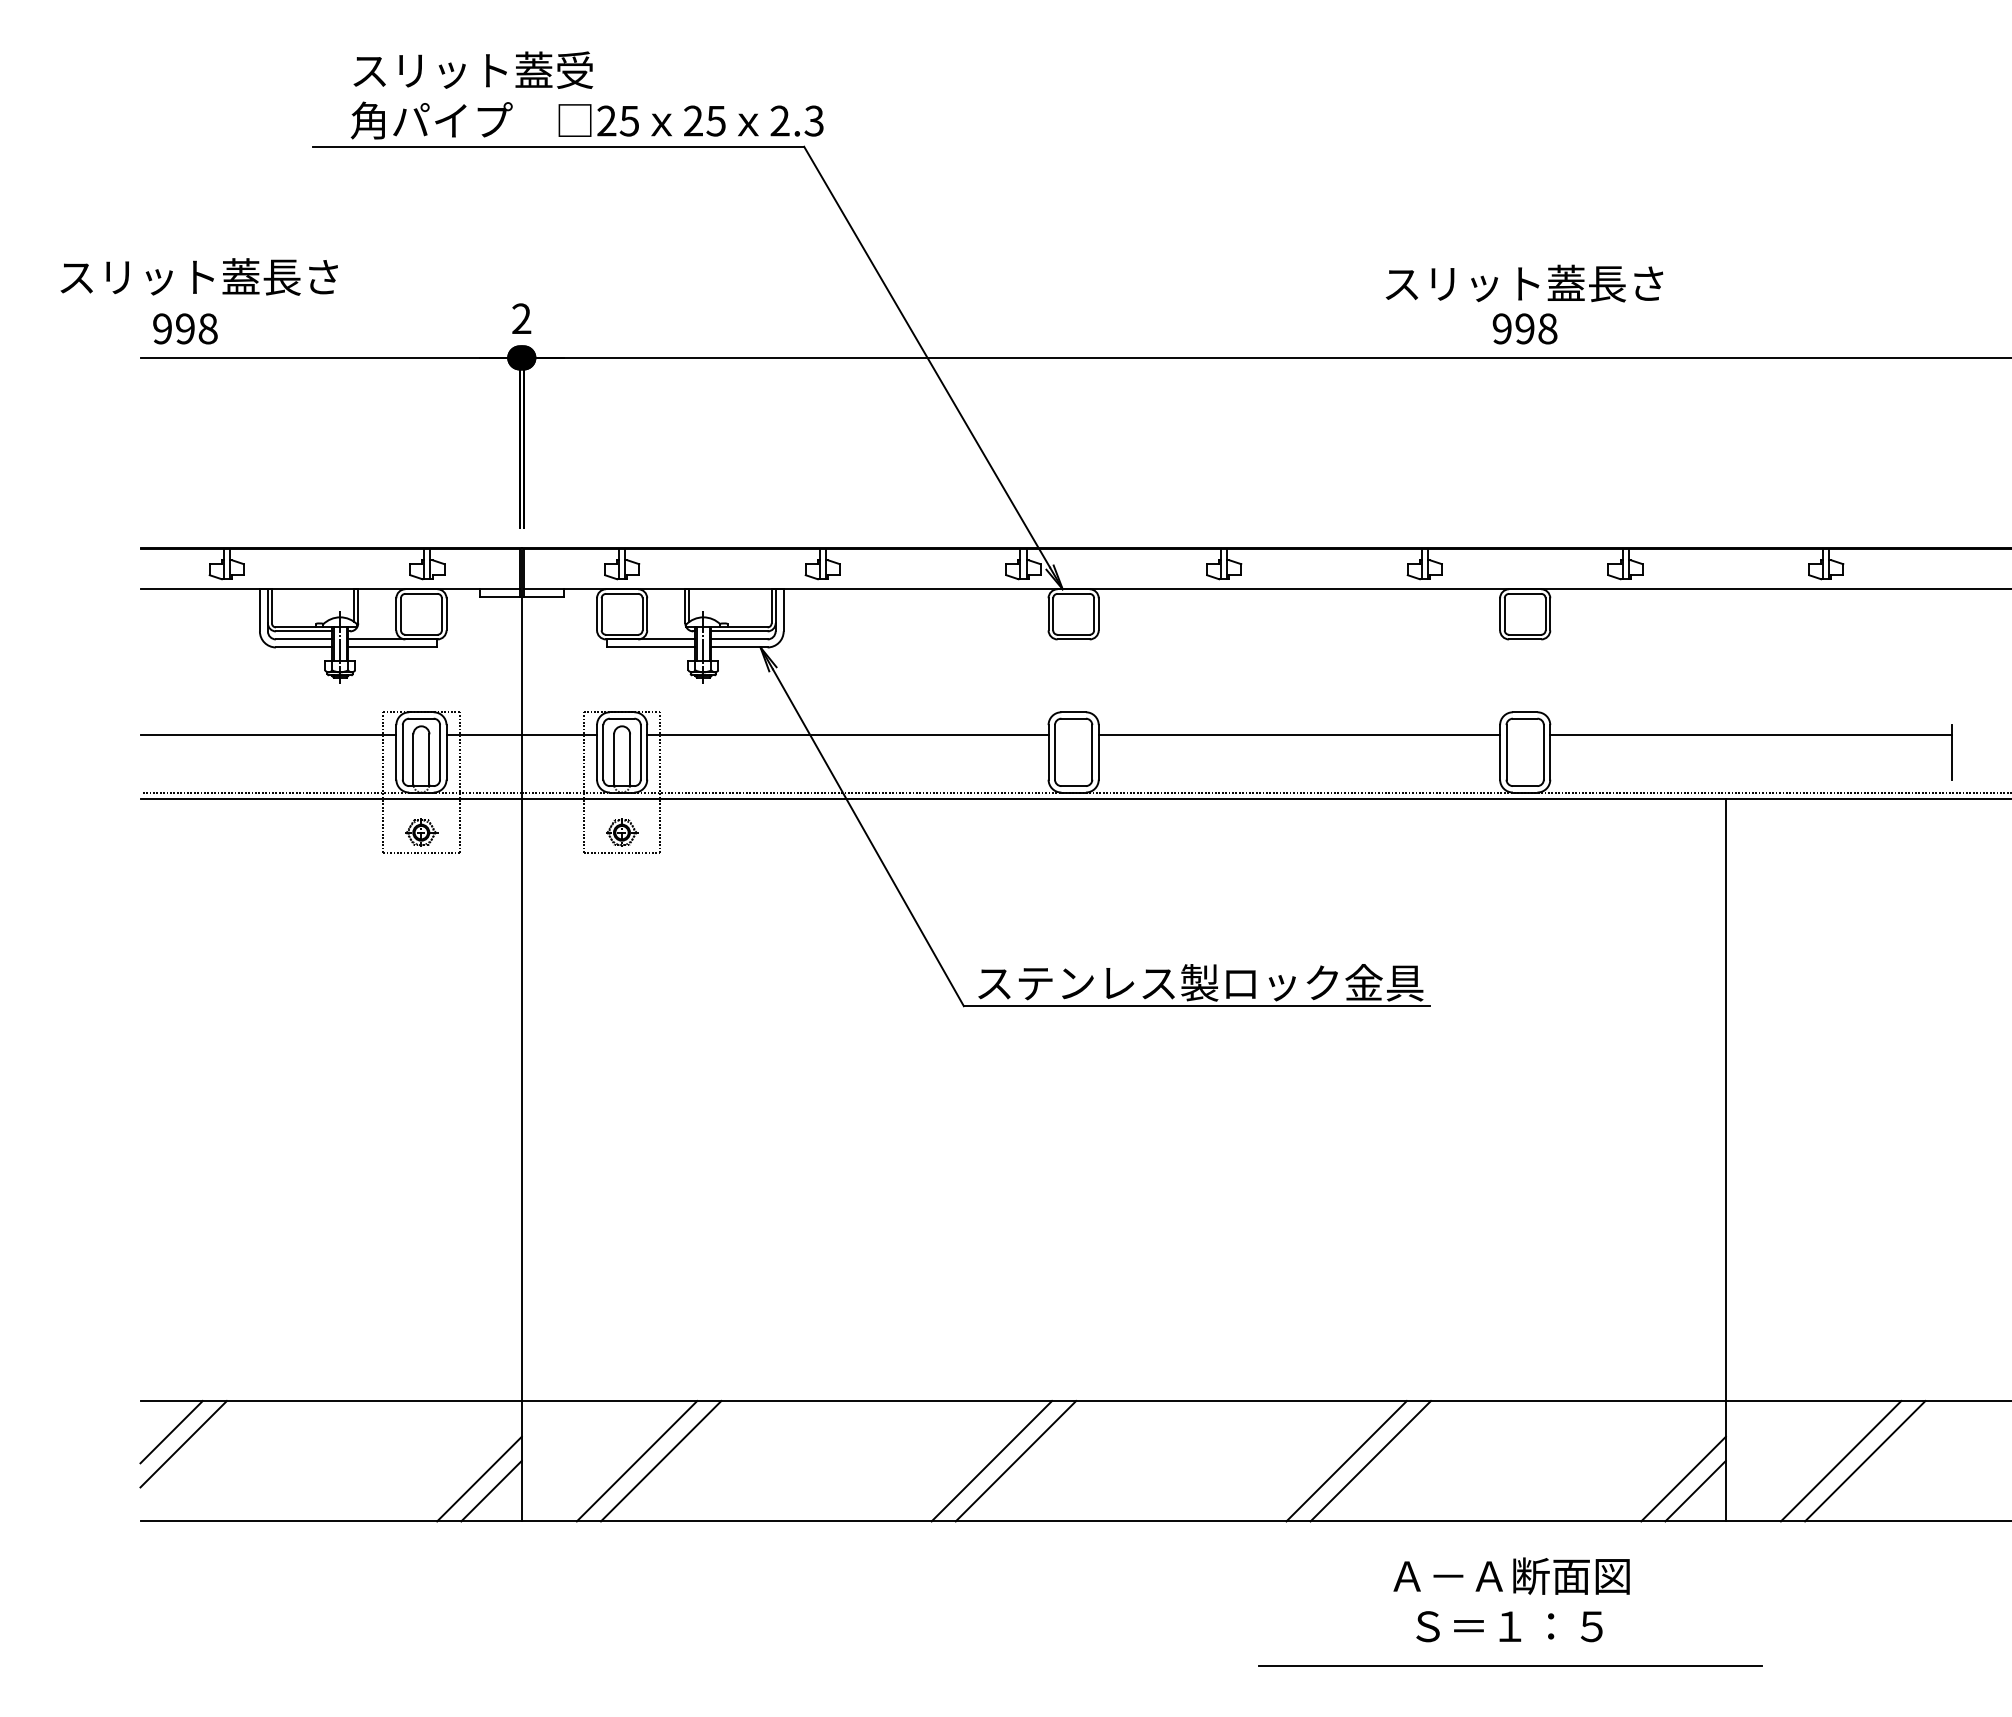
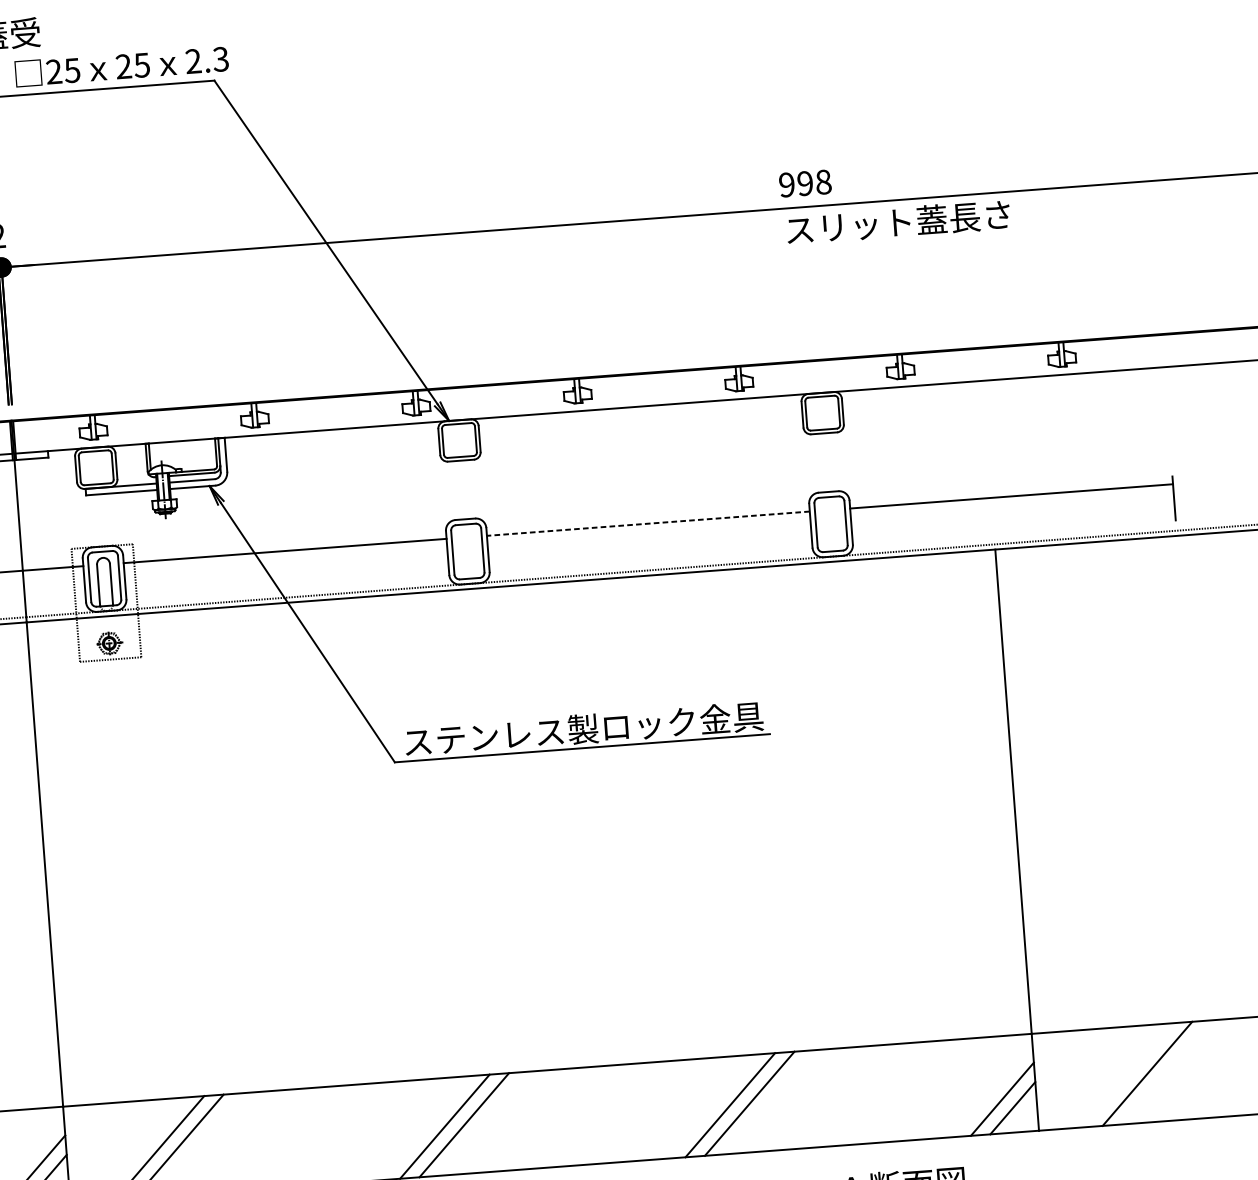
text: (1524, 283) -> (898, 222), moved
line: (1299, 734) -> (648, 523), solid -> dashed
line: (1840, 1461) -> (1127, 1075), removed

